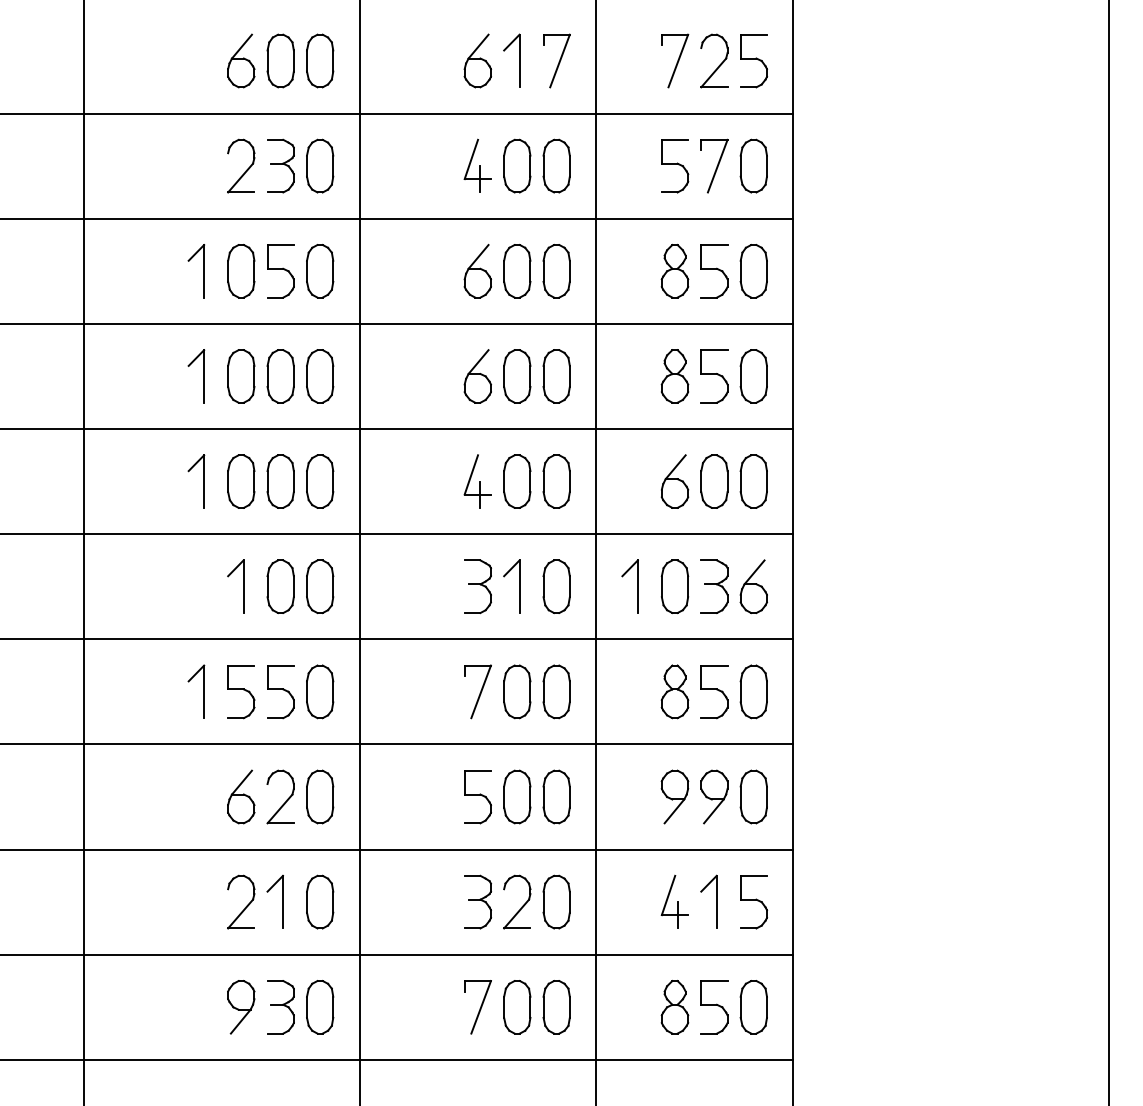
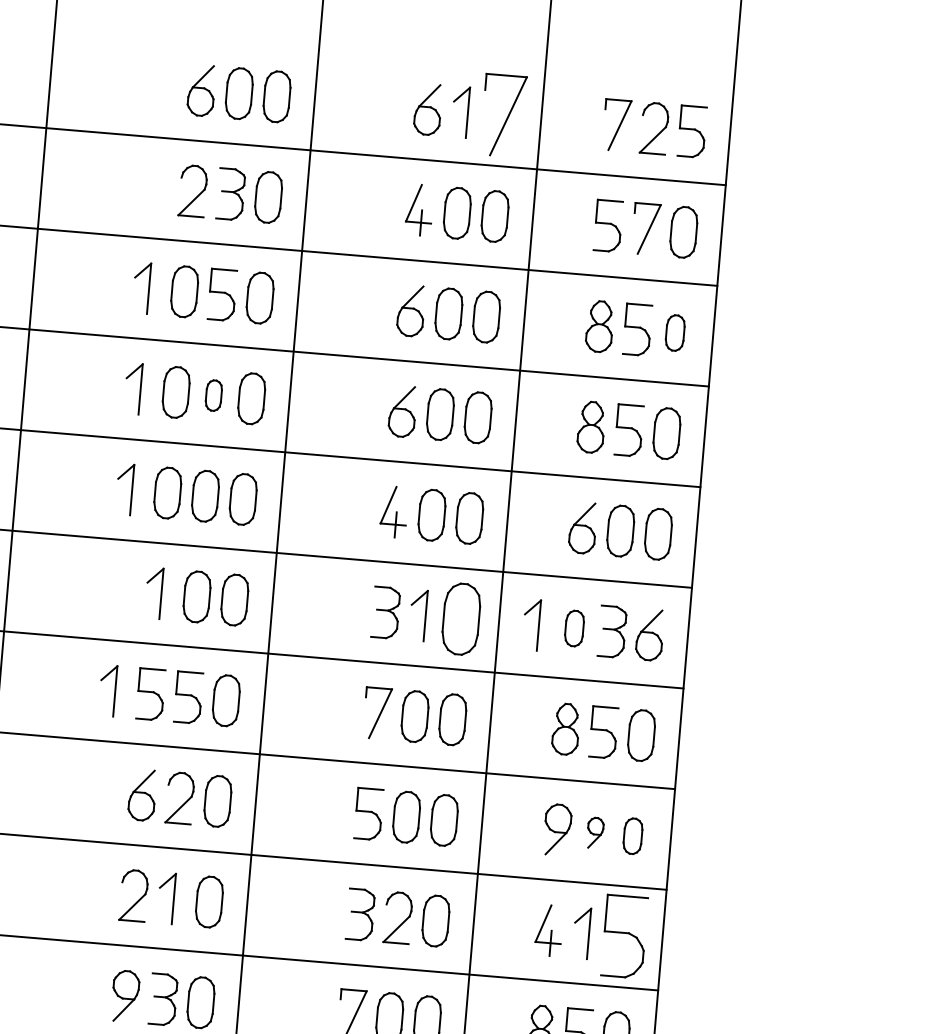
part: (556, 60) -> (503, 115), size x1.6
part: (753, 271) -> (675, 333), size x0.7
part: (280, 376) -> (213, 395), size x0.6
part: (556, 586) -> (461, 618), size x1.4
part: (674, 586) -> (574, 628), size x0.7
part: (714, 796) -> (595, 832), size x0.6
part: (753, 796) -> (632, 835), size x0.7
part: (753, 902) -> (624, 937), size x1.6

